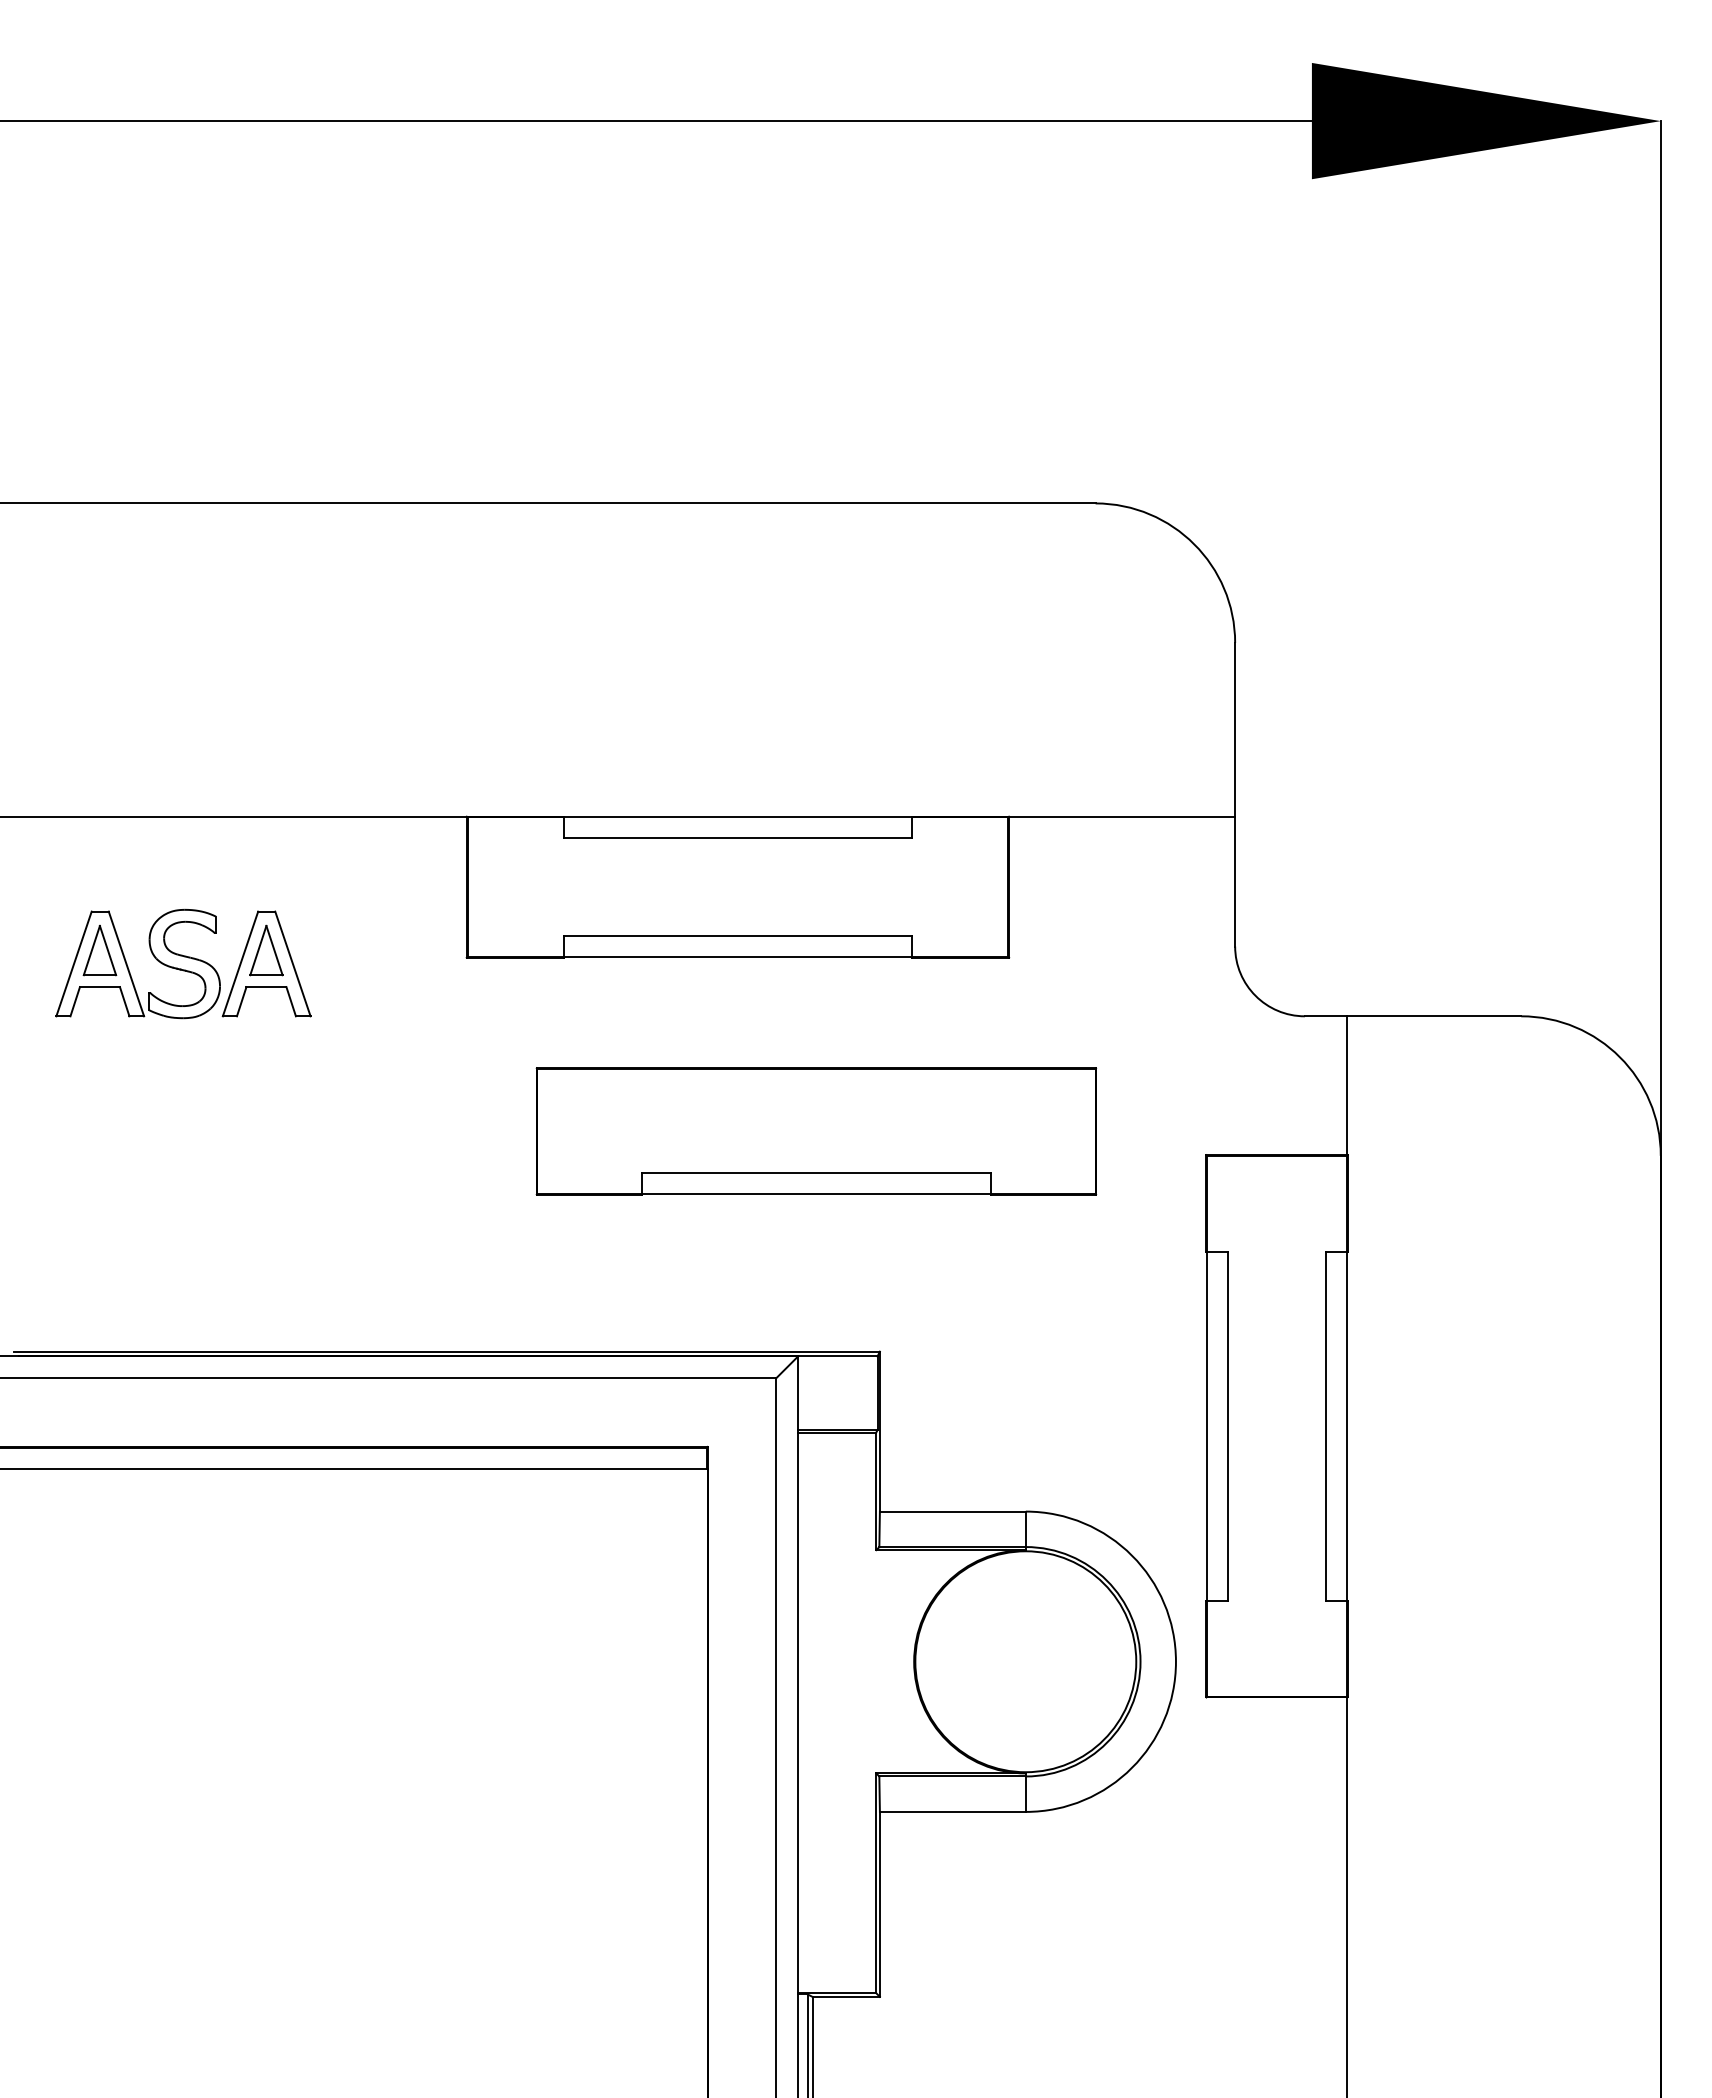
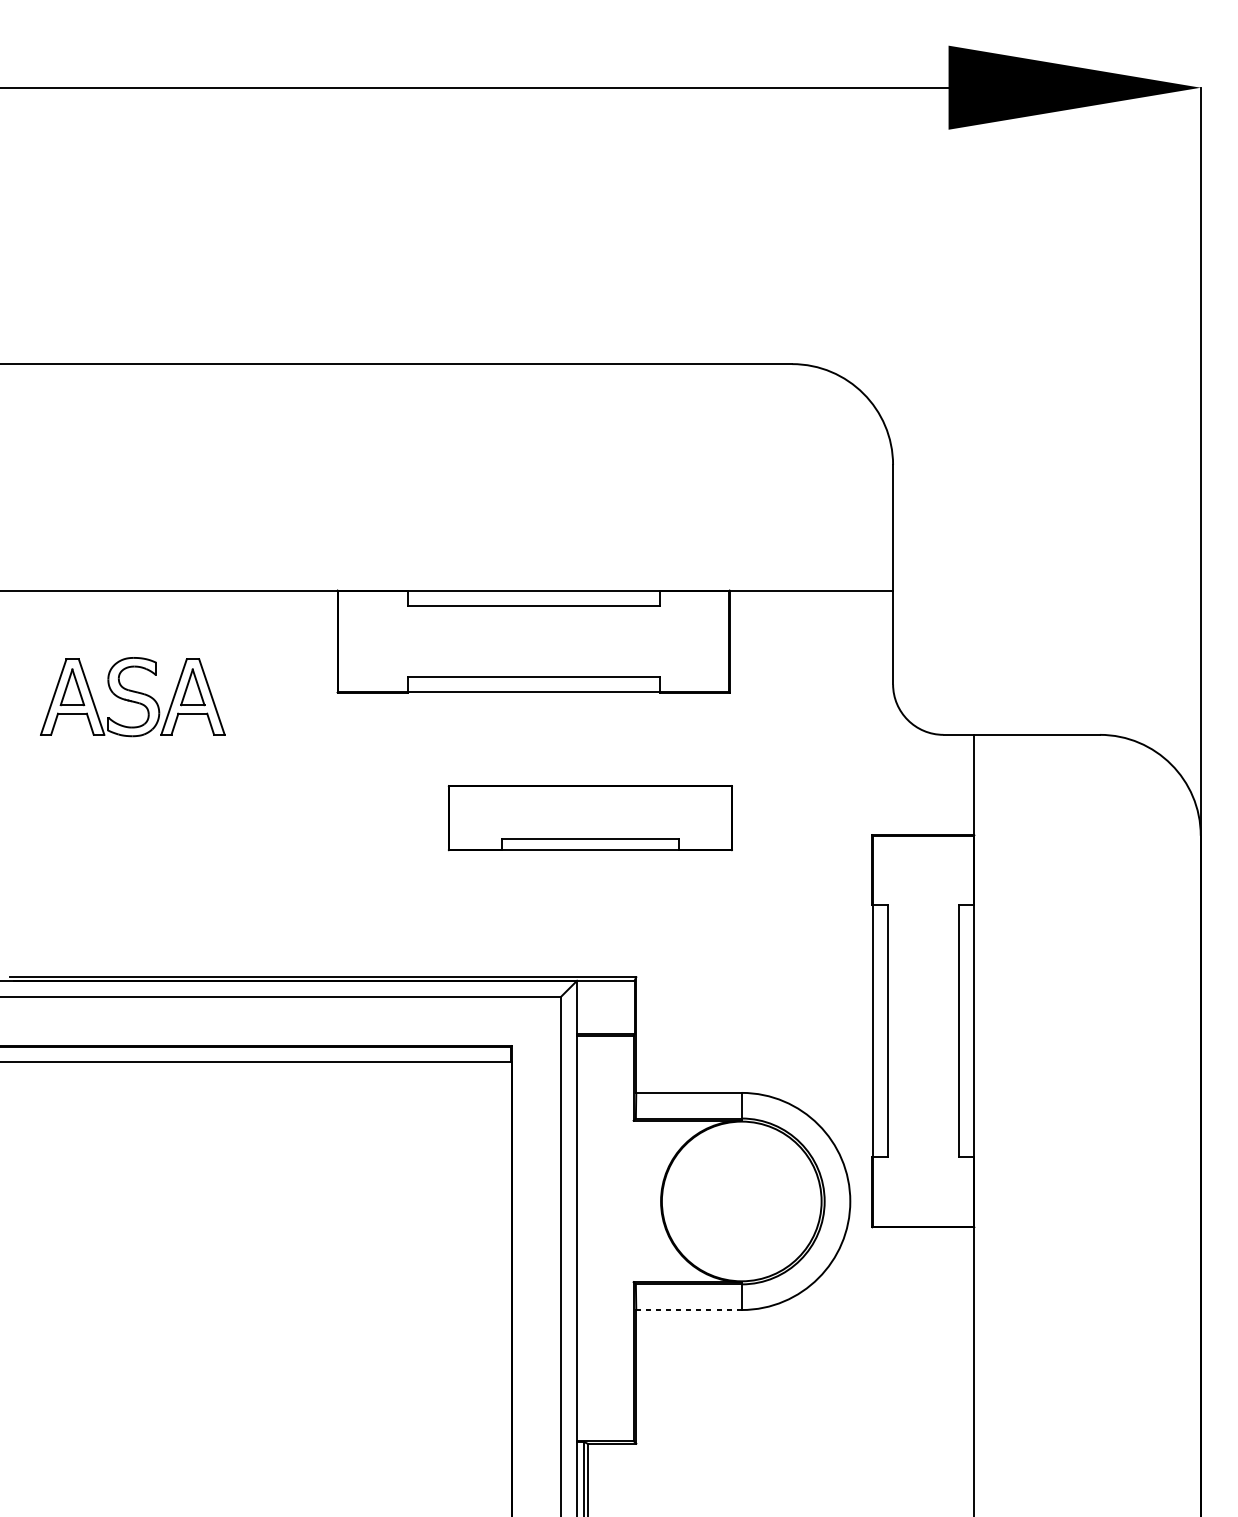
part: (816, 1131) -> (590, 818), size x0.7
line: (952, 1811) -> (688, 1309), solid -> dashed

